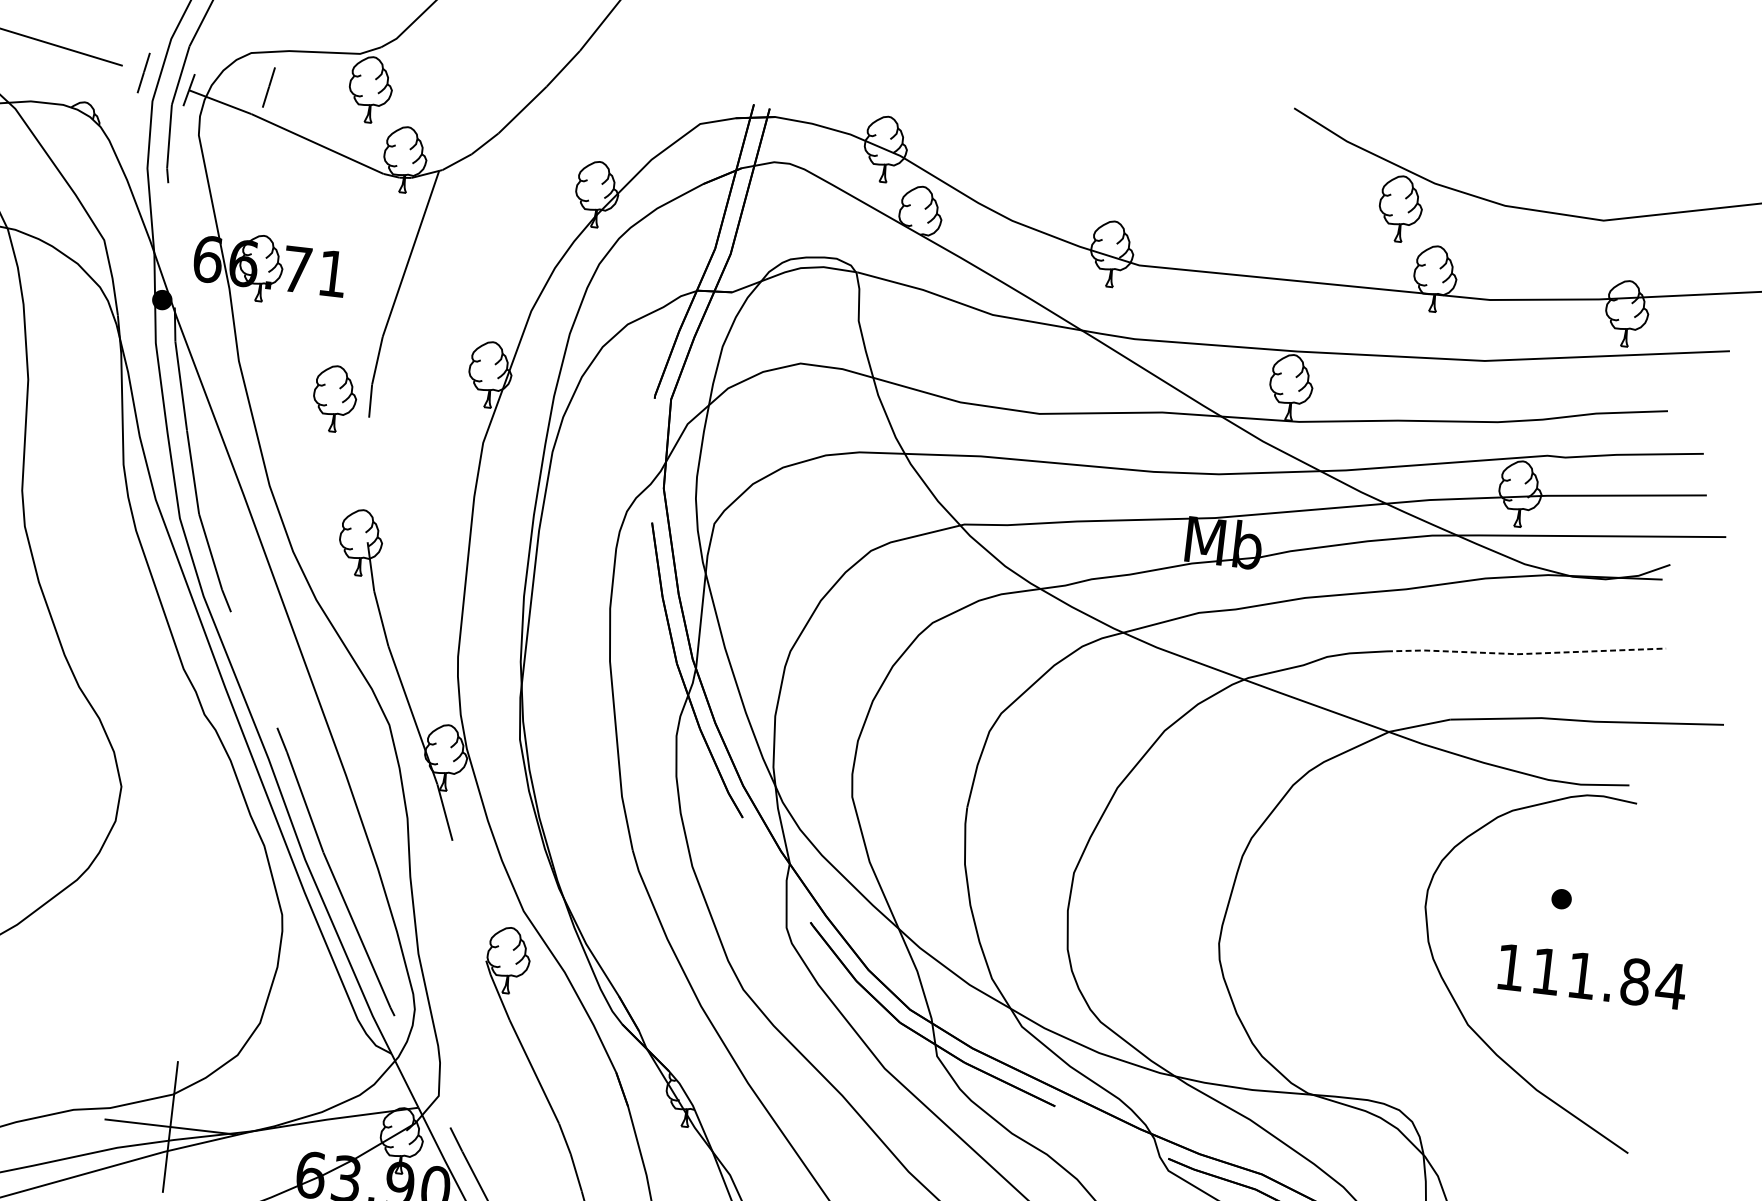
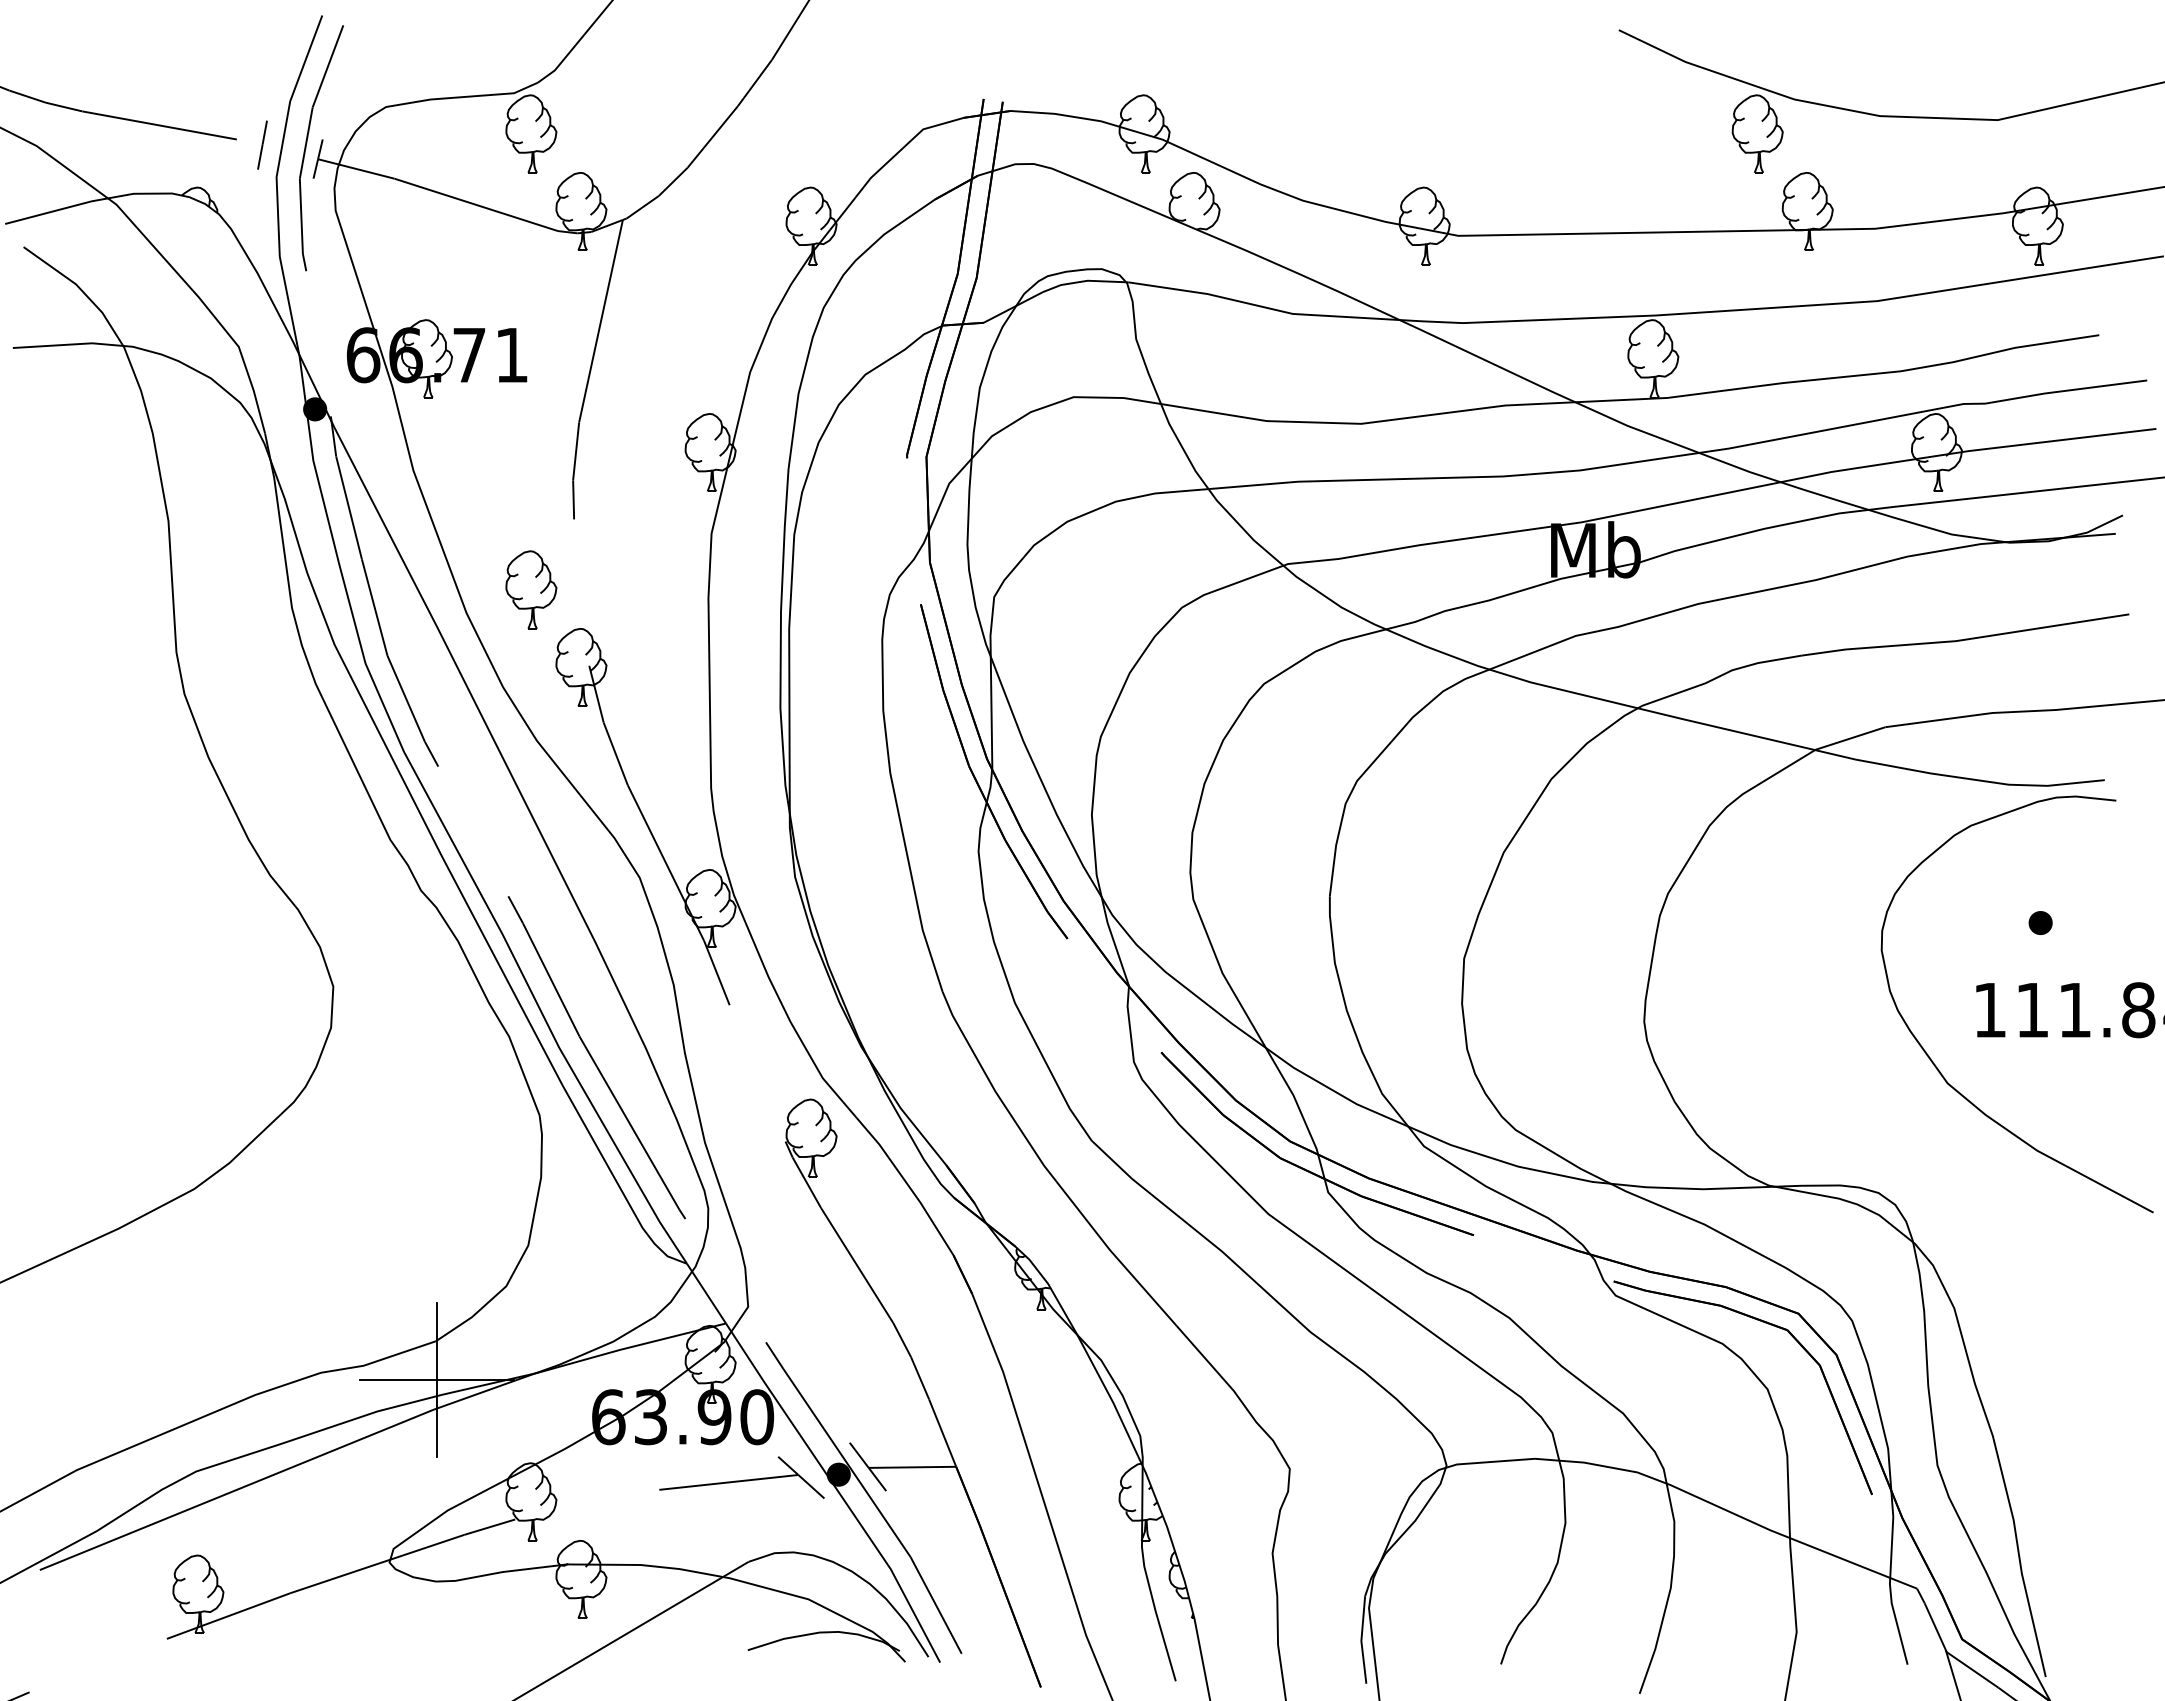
line: (268, 86) -> (411, 144), removed
part: (335, 398) -> (531, 589), moved
line: (1525, 653) -> (1964, 639), dashed -> solid

